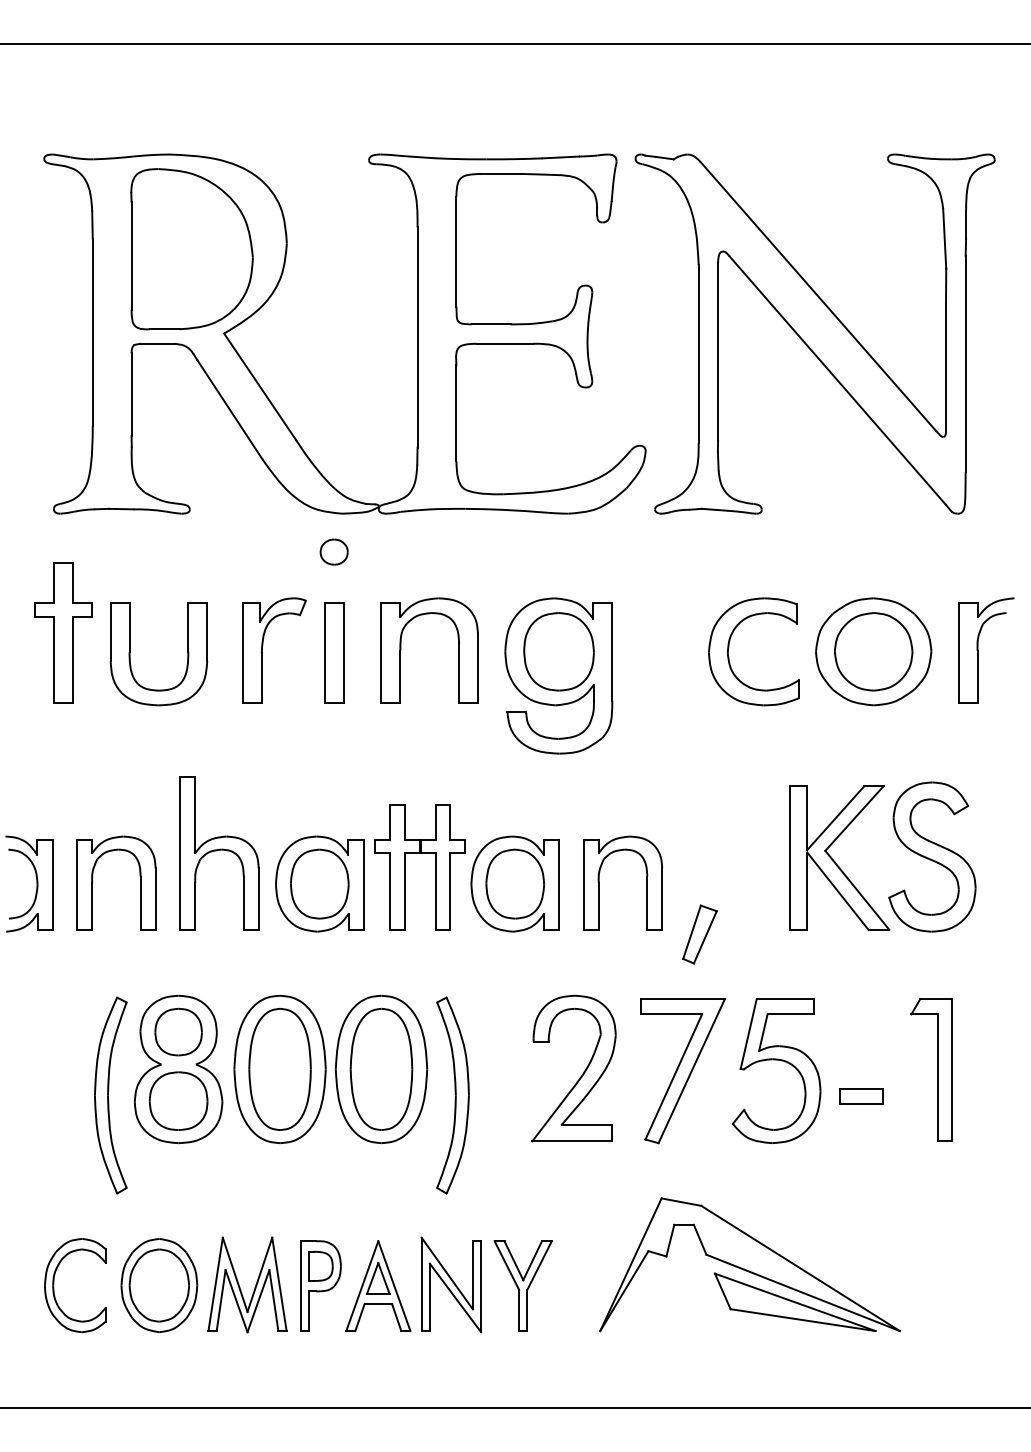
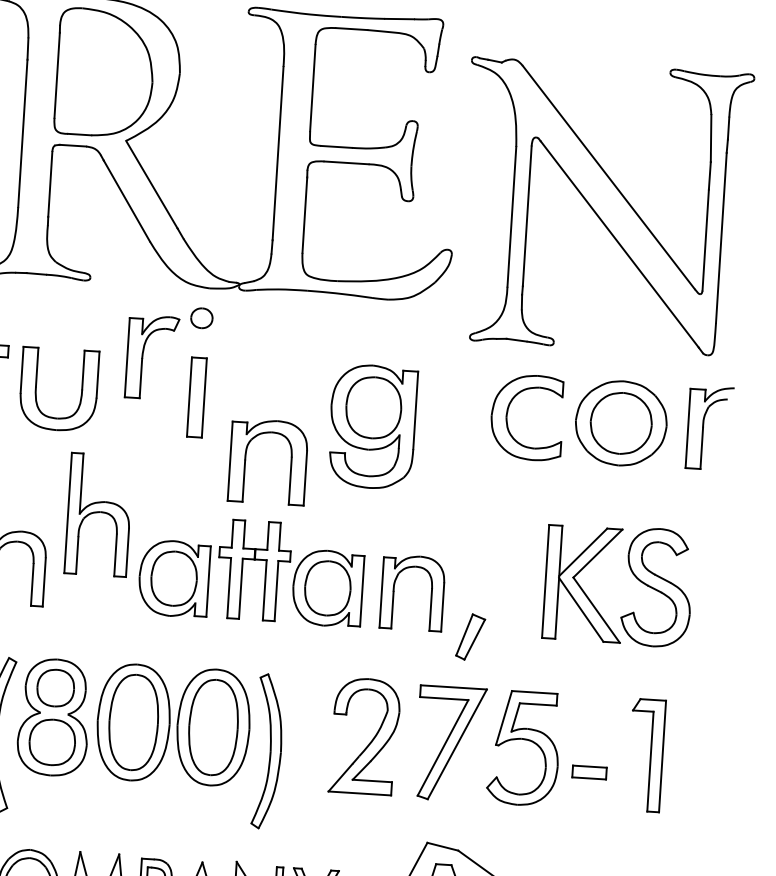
part: (814, 333) -> (603, 206), moved
part: (262, 650) -> (142, 356), moved
part: (401, 650) -> (246, 460), moved
part: (219, 853) -> (98, 515), moved

